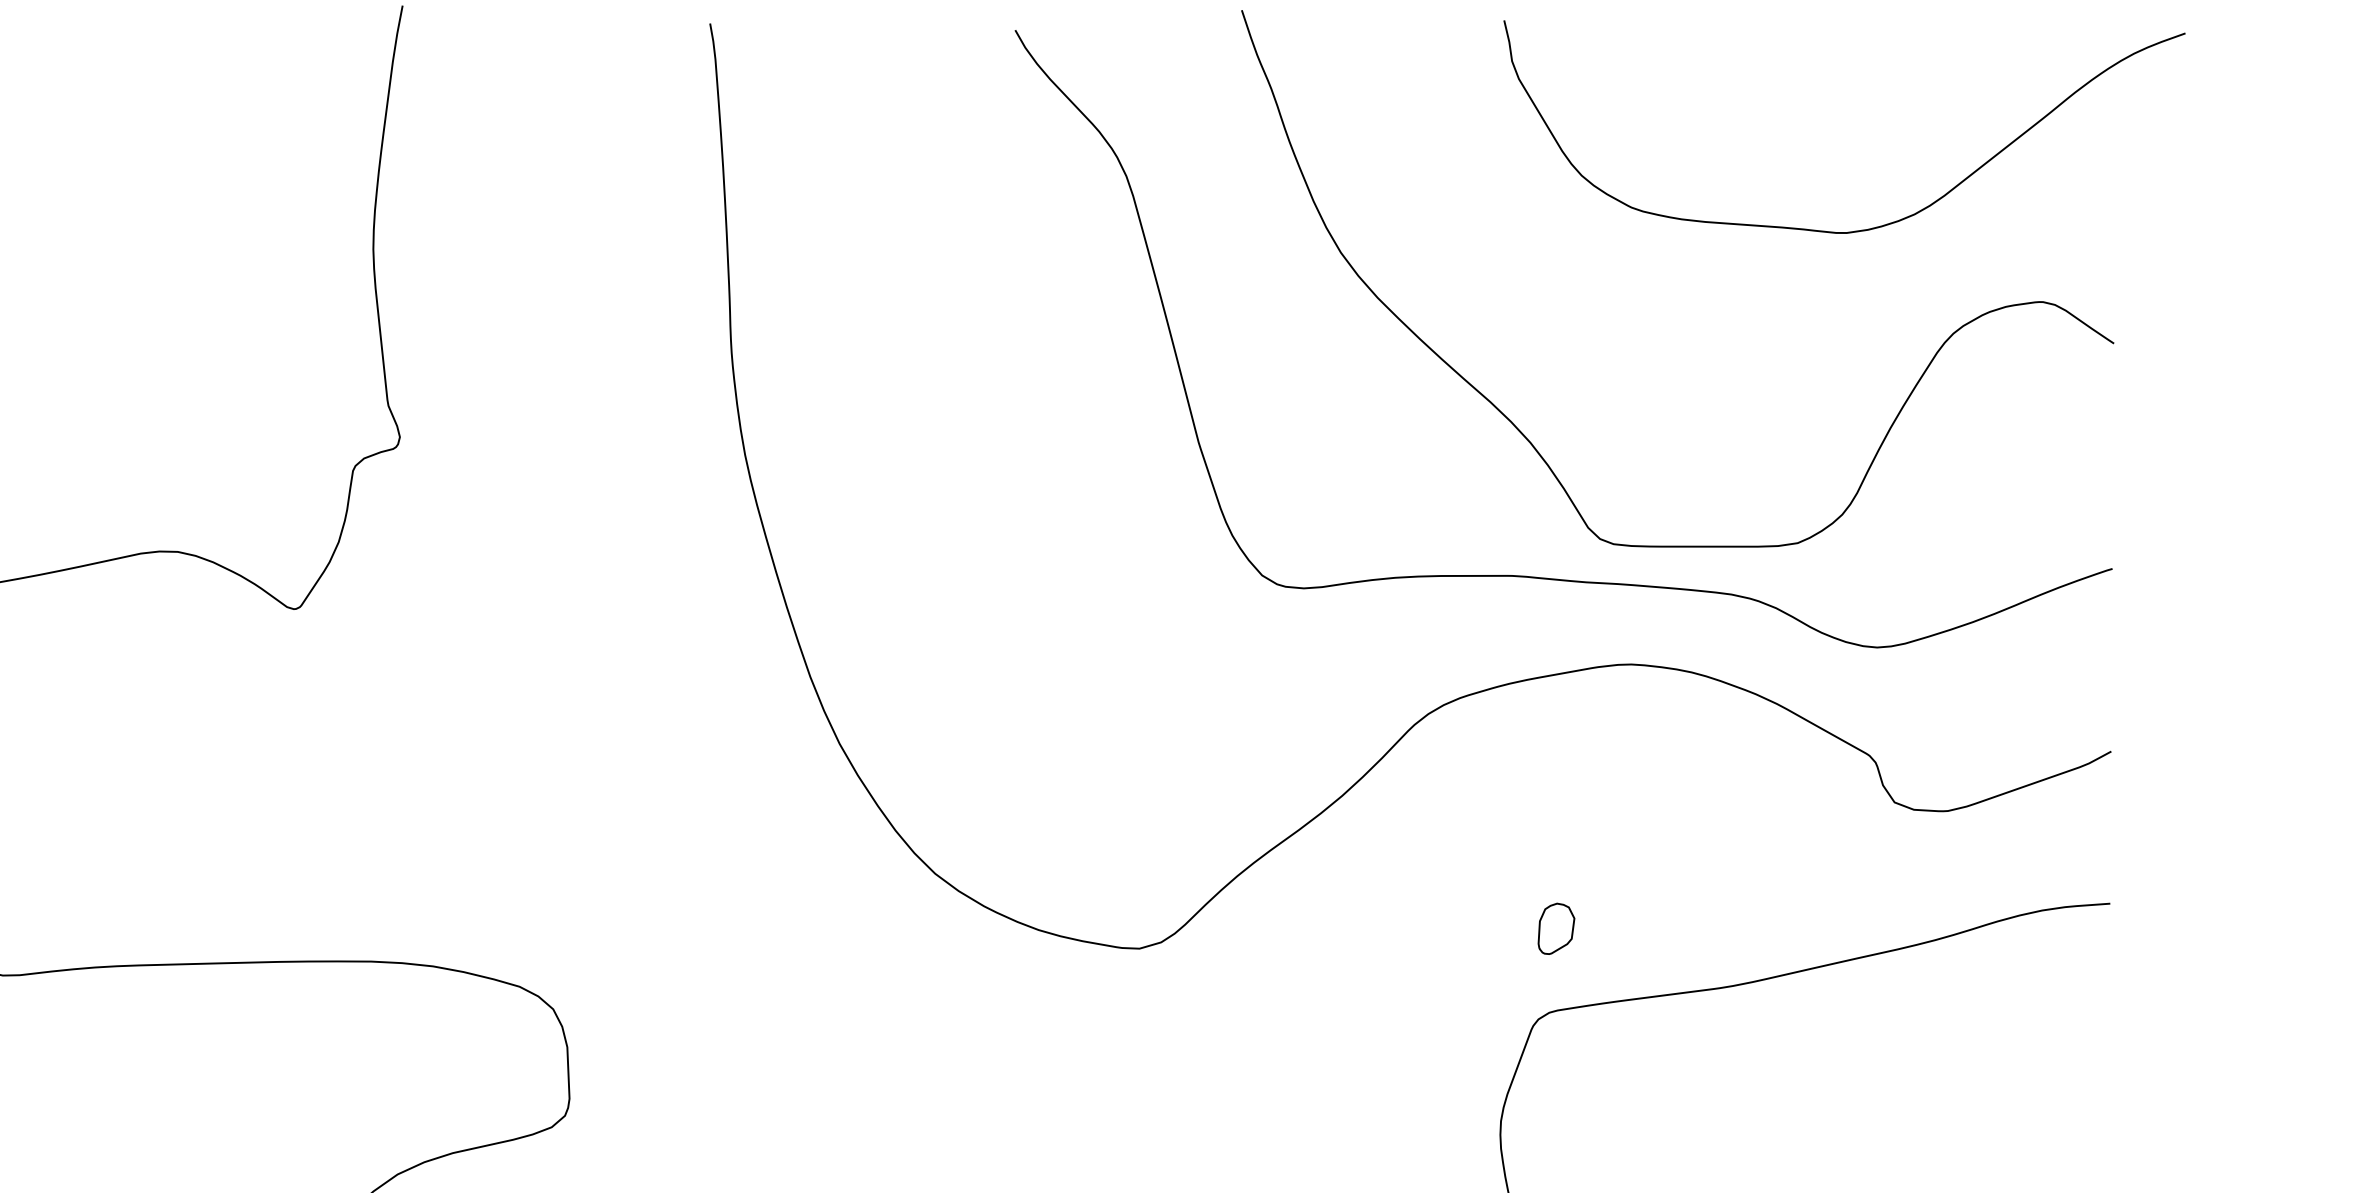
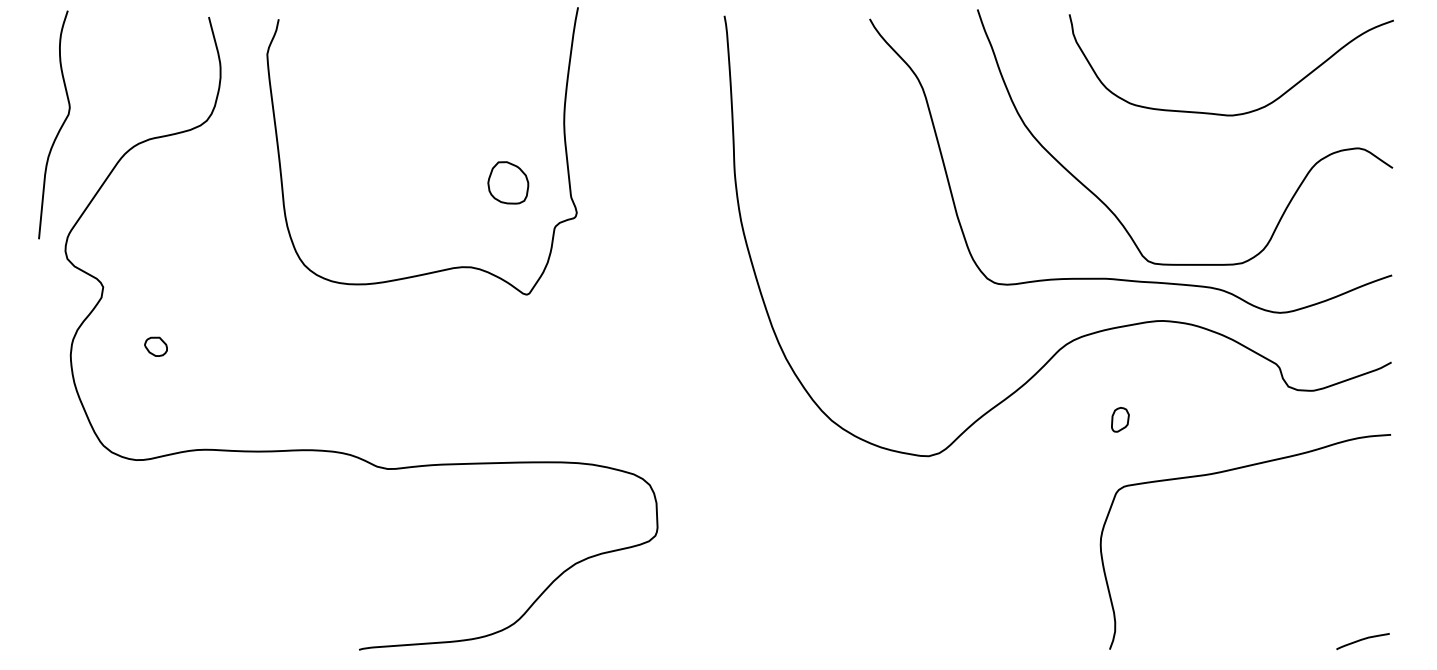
curve: (1856, 228) -> (1237, 113), moved
part: (256, 373) -> (508, 182), added
part: (1556, 928) -> (1120, 419), moved

